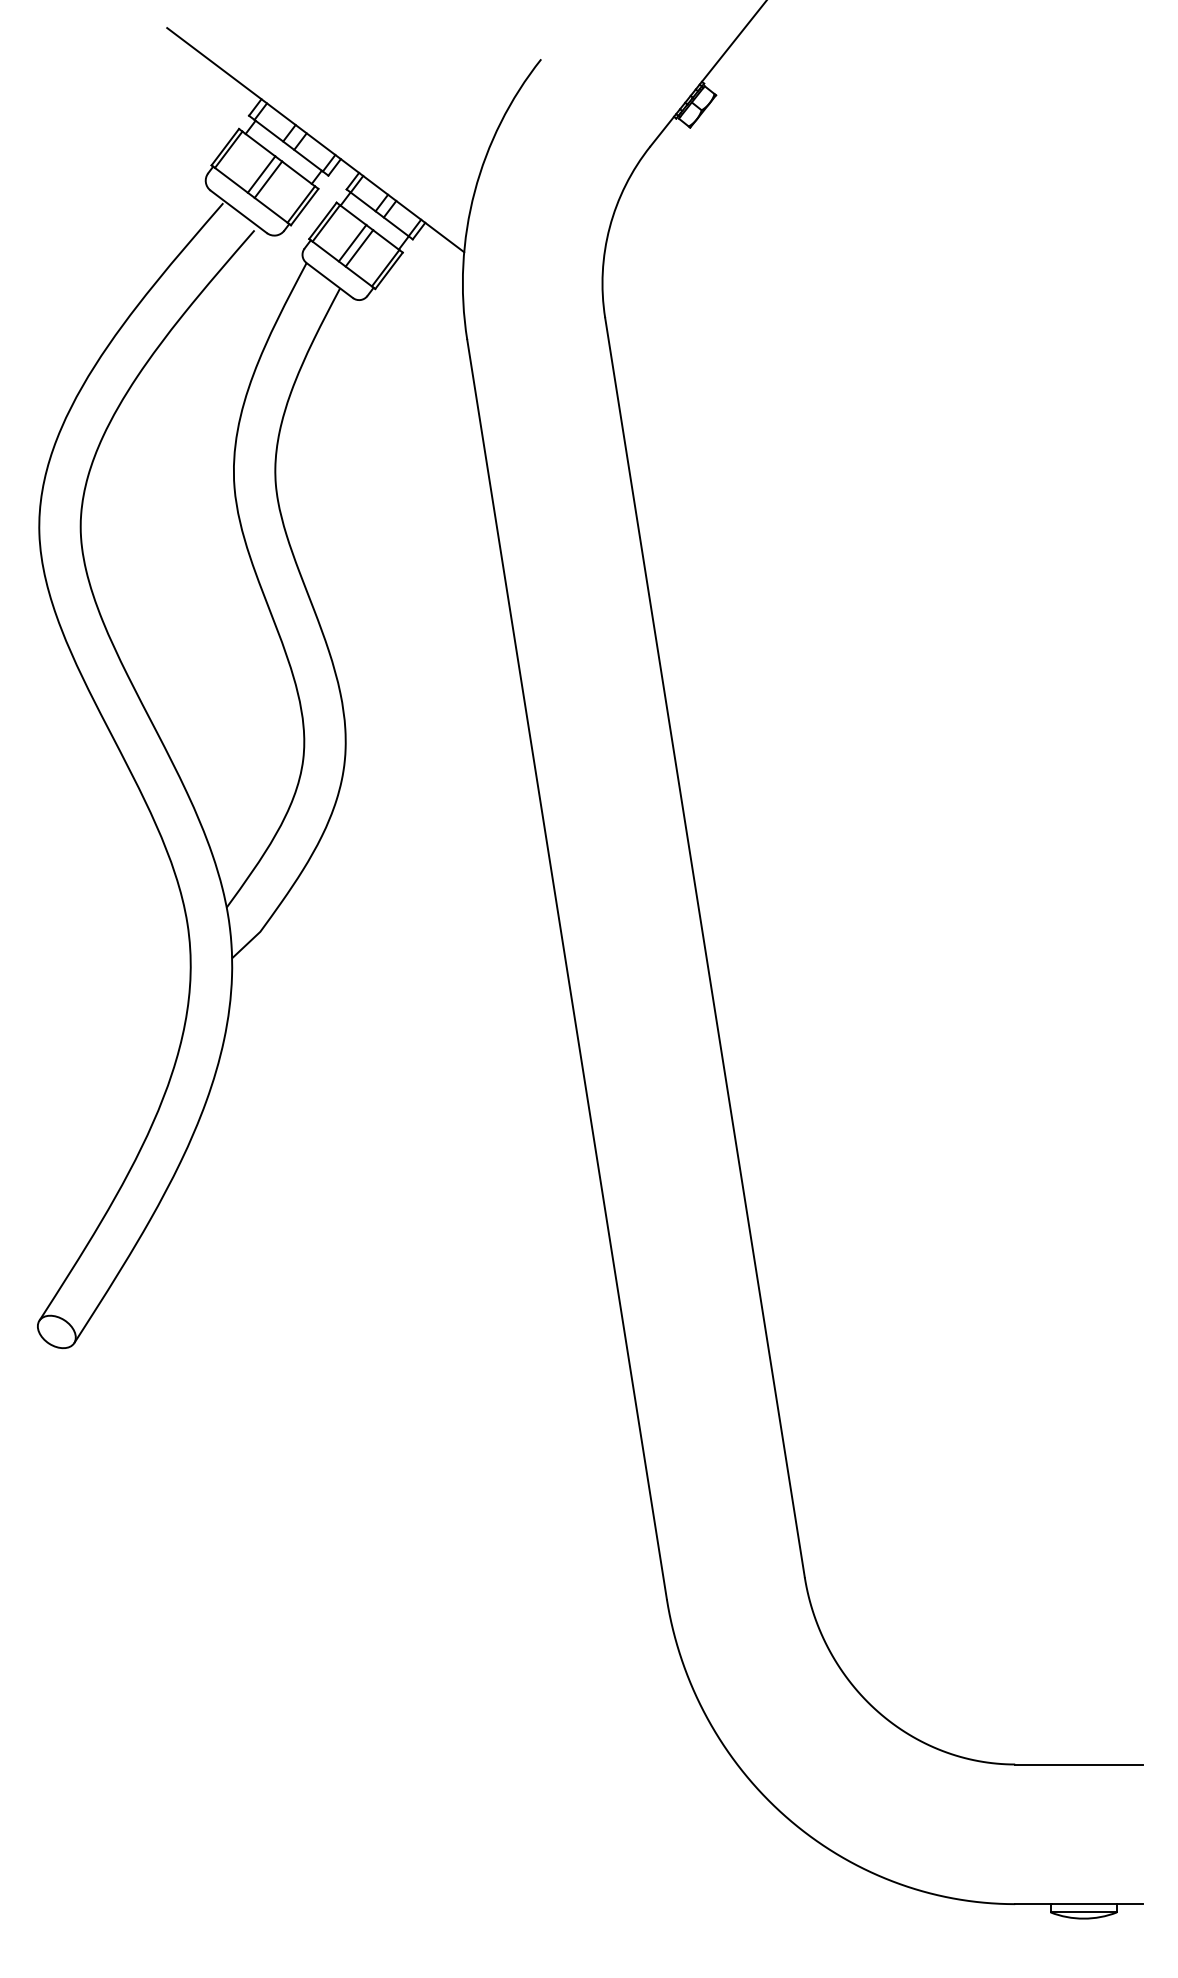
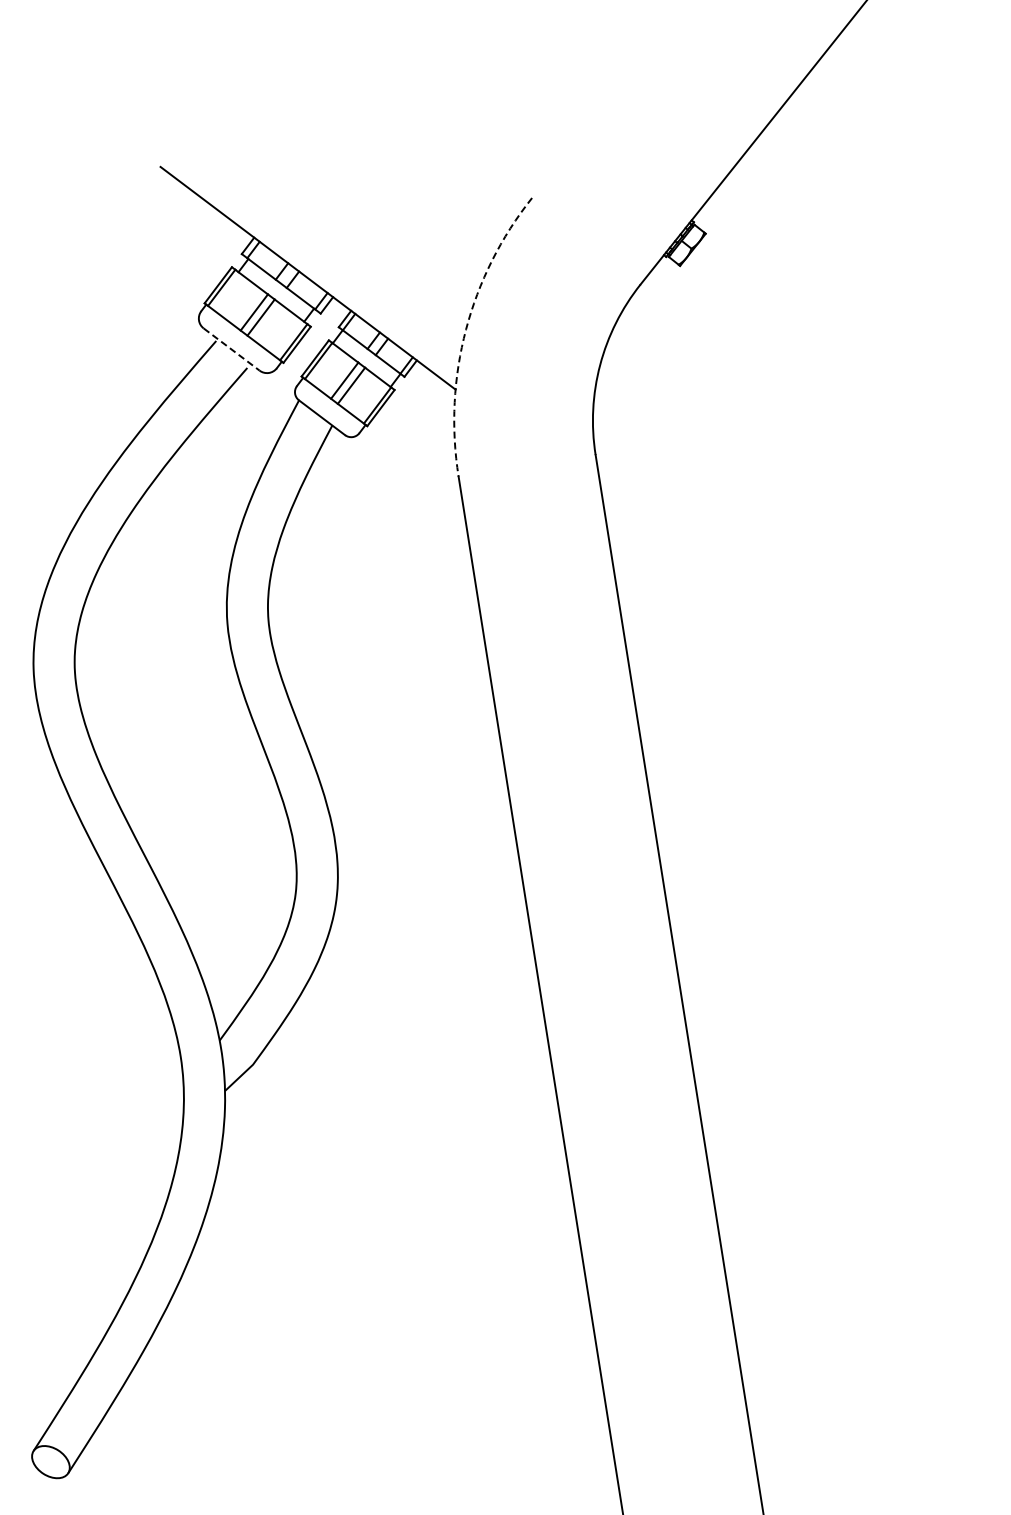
arc: (474, 191) -> (465, 329), solid -> dashed
line: (239, 212) -> (232, 350), solid -> dashed

